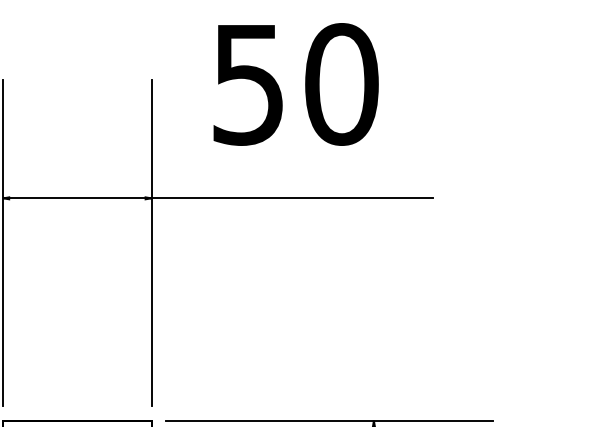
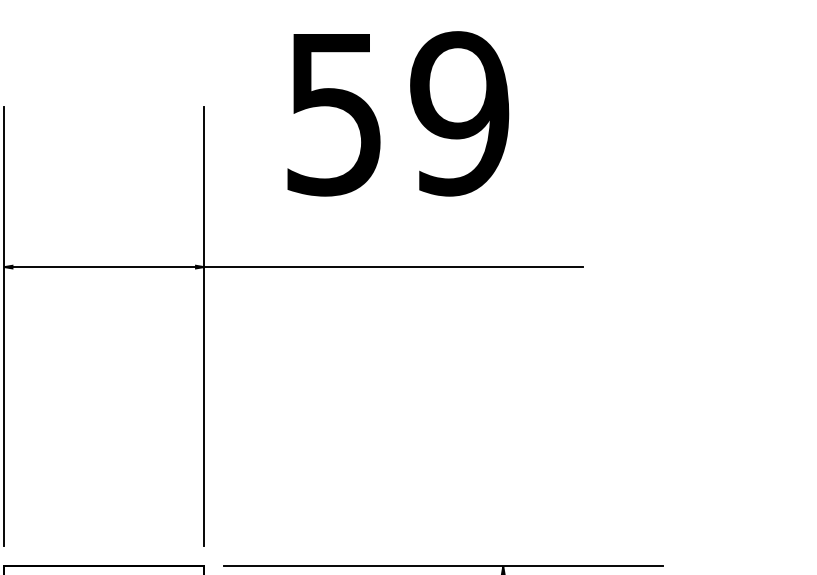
text: (341, 84) -> (459, 113), 50 -> 59

